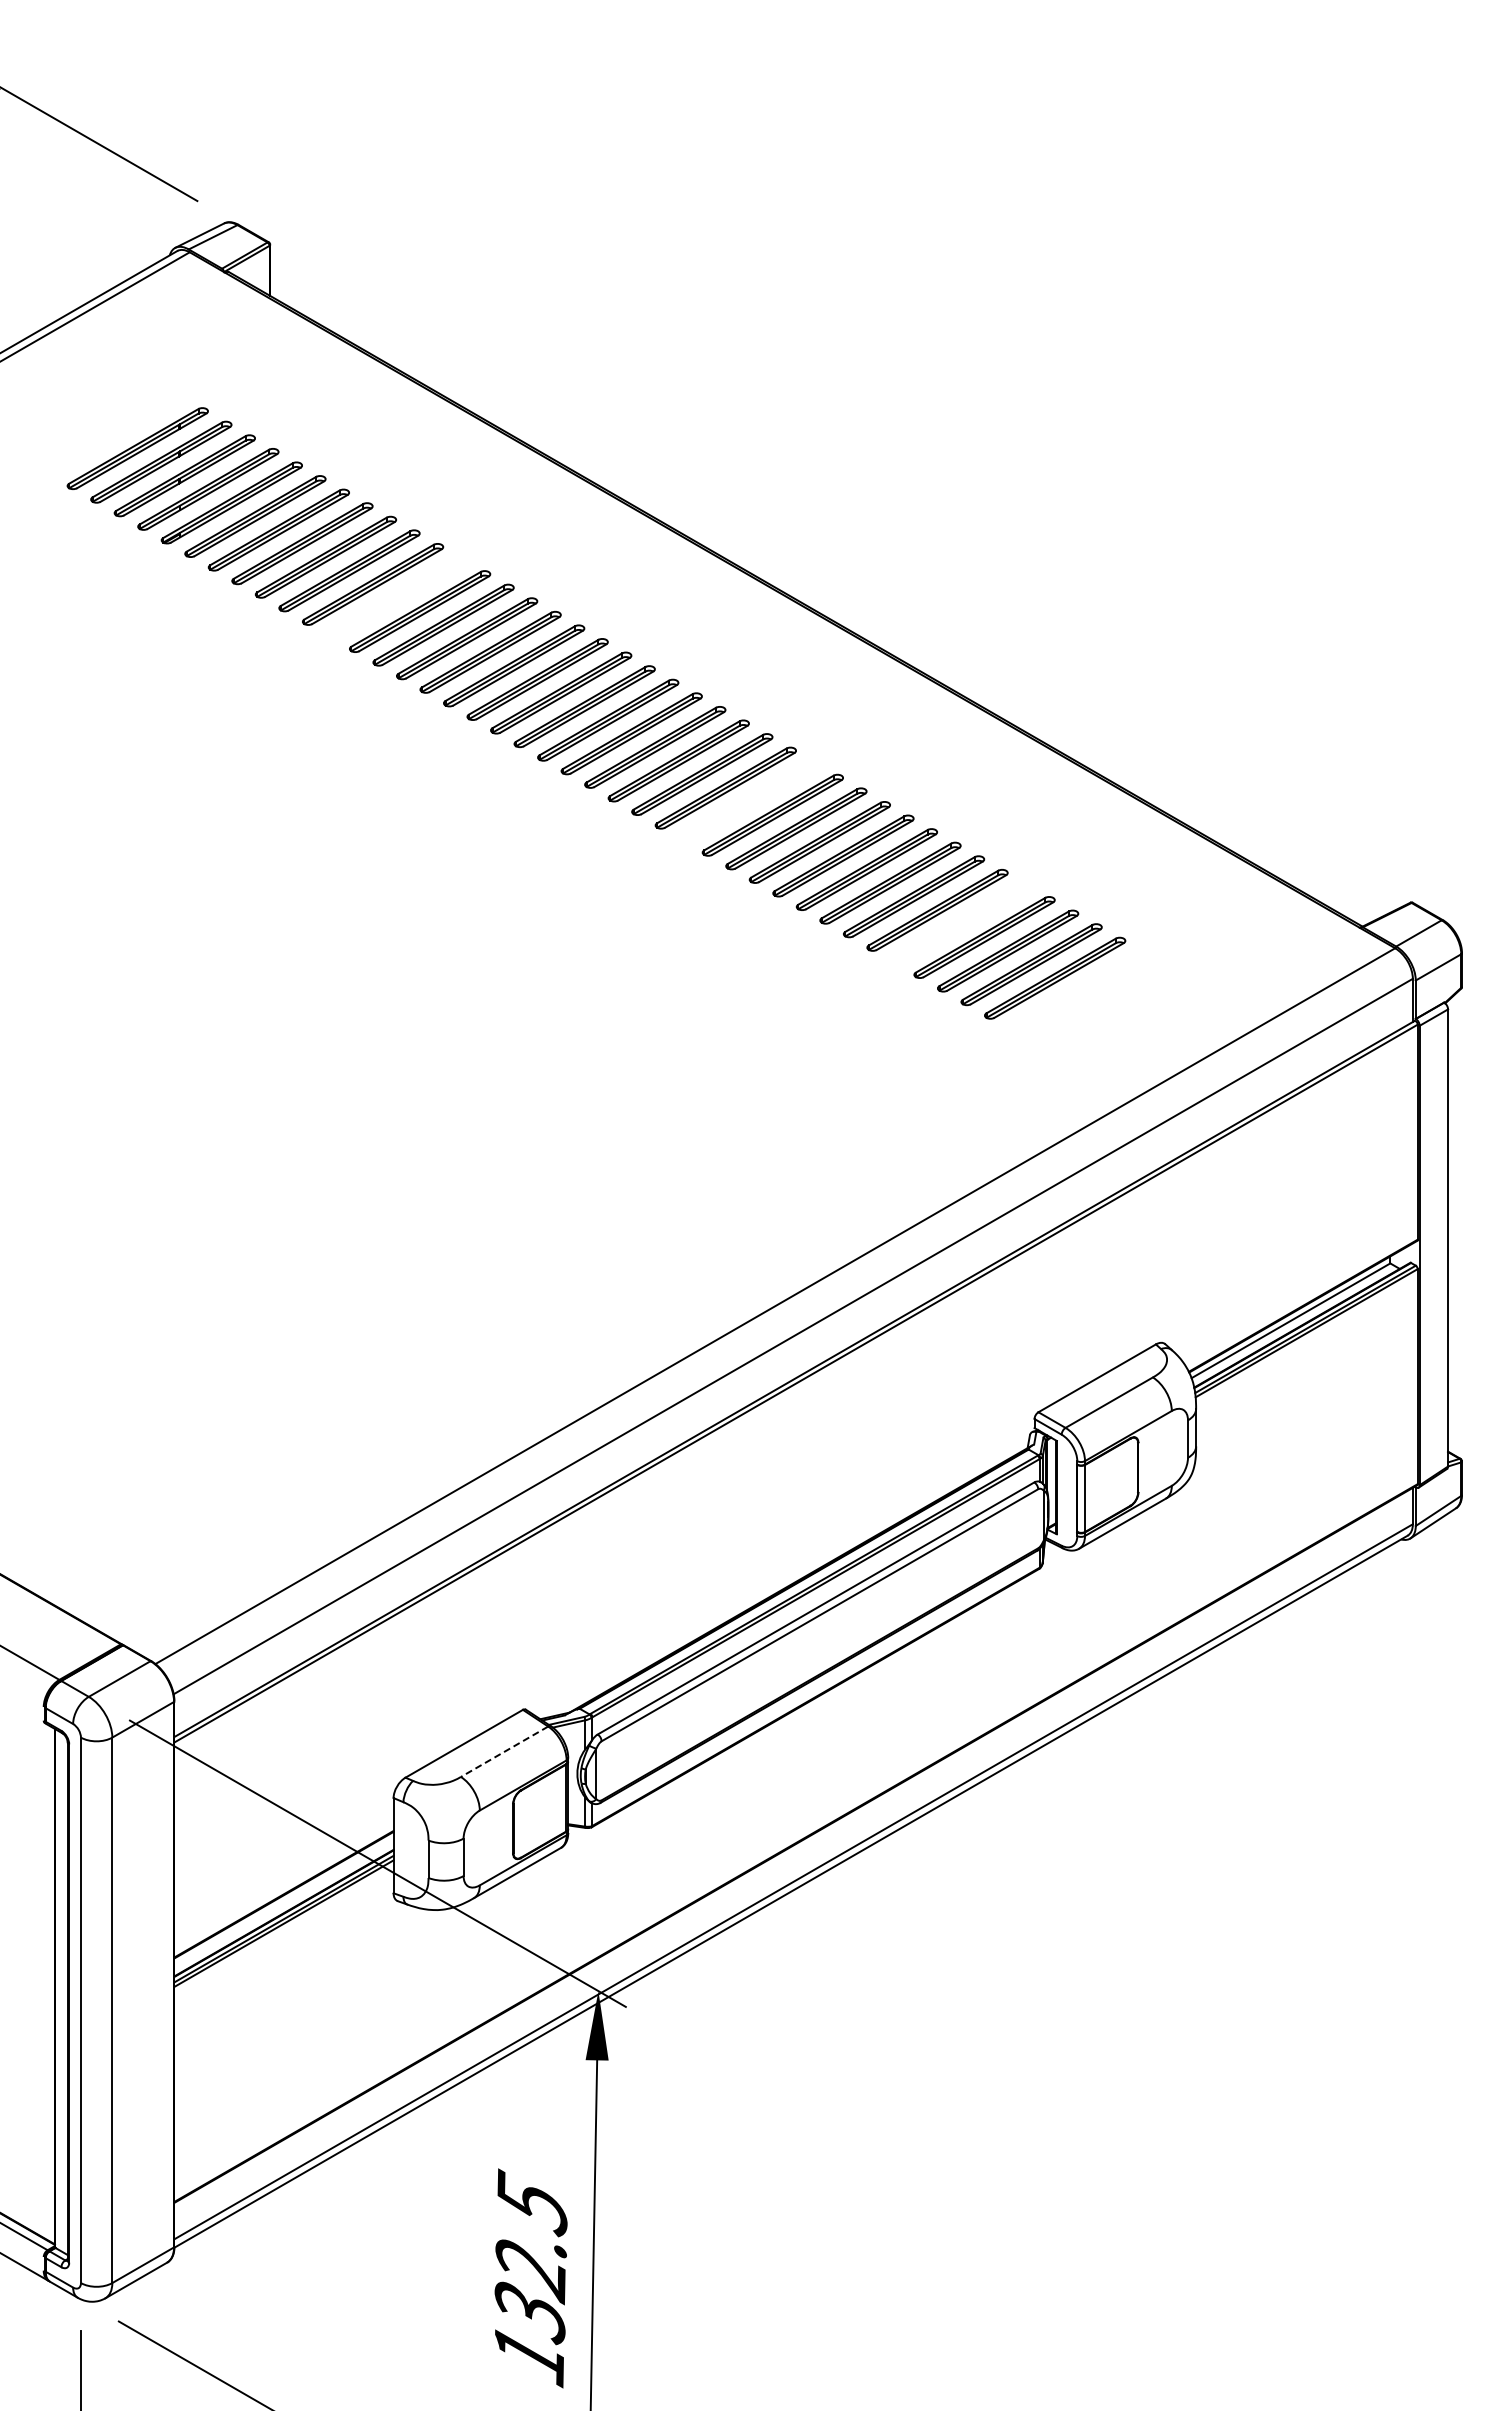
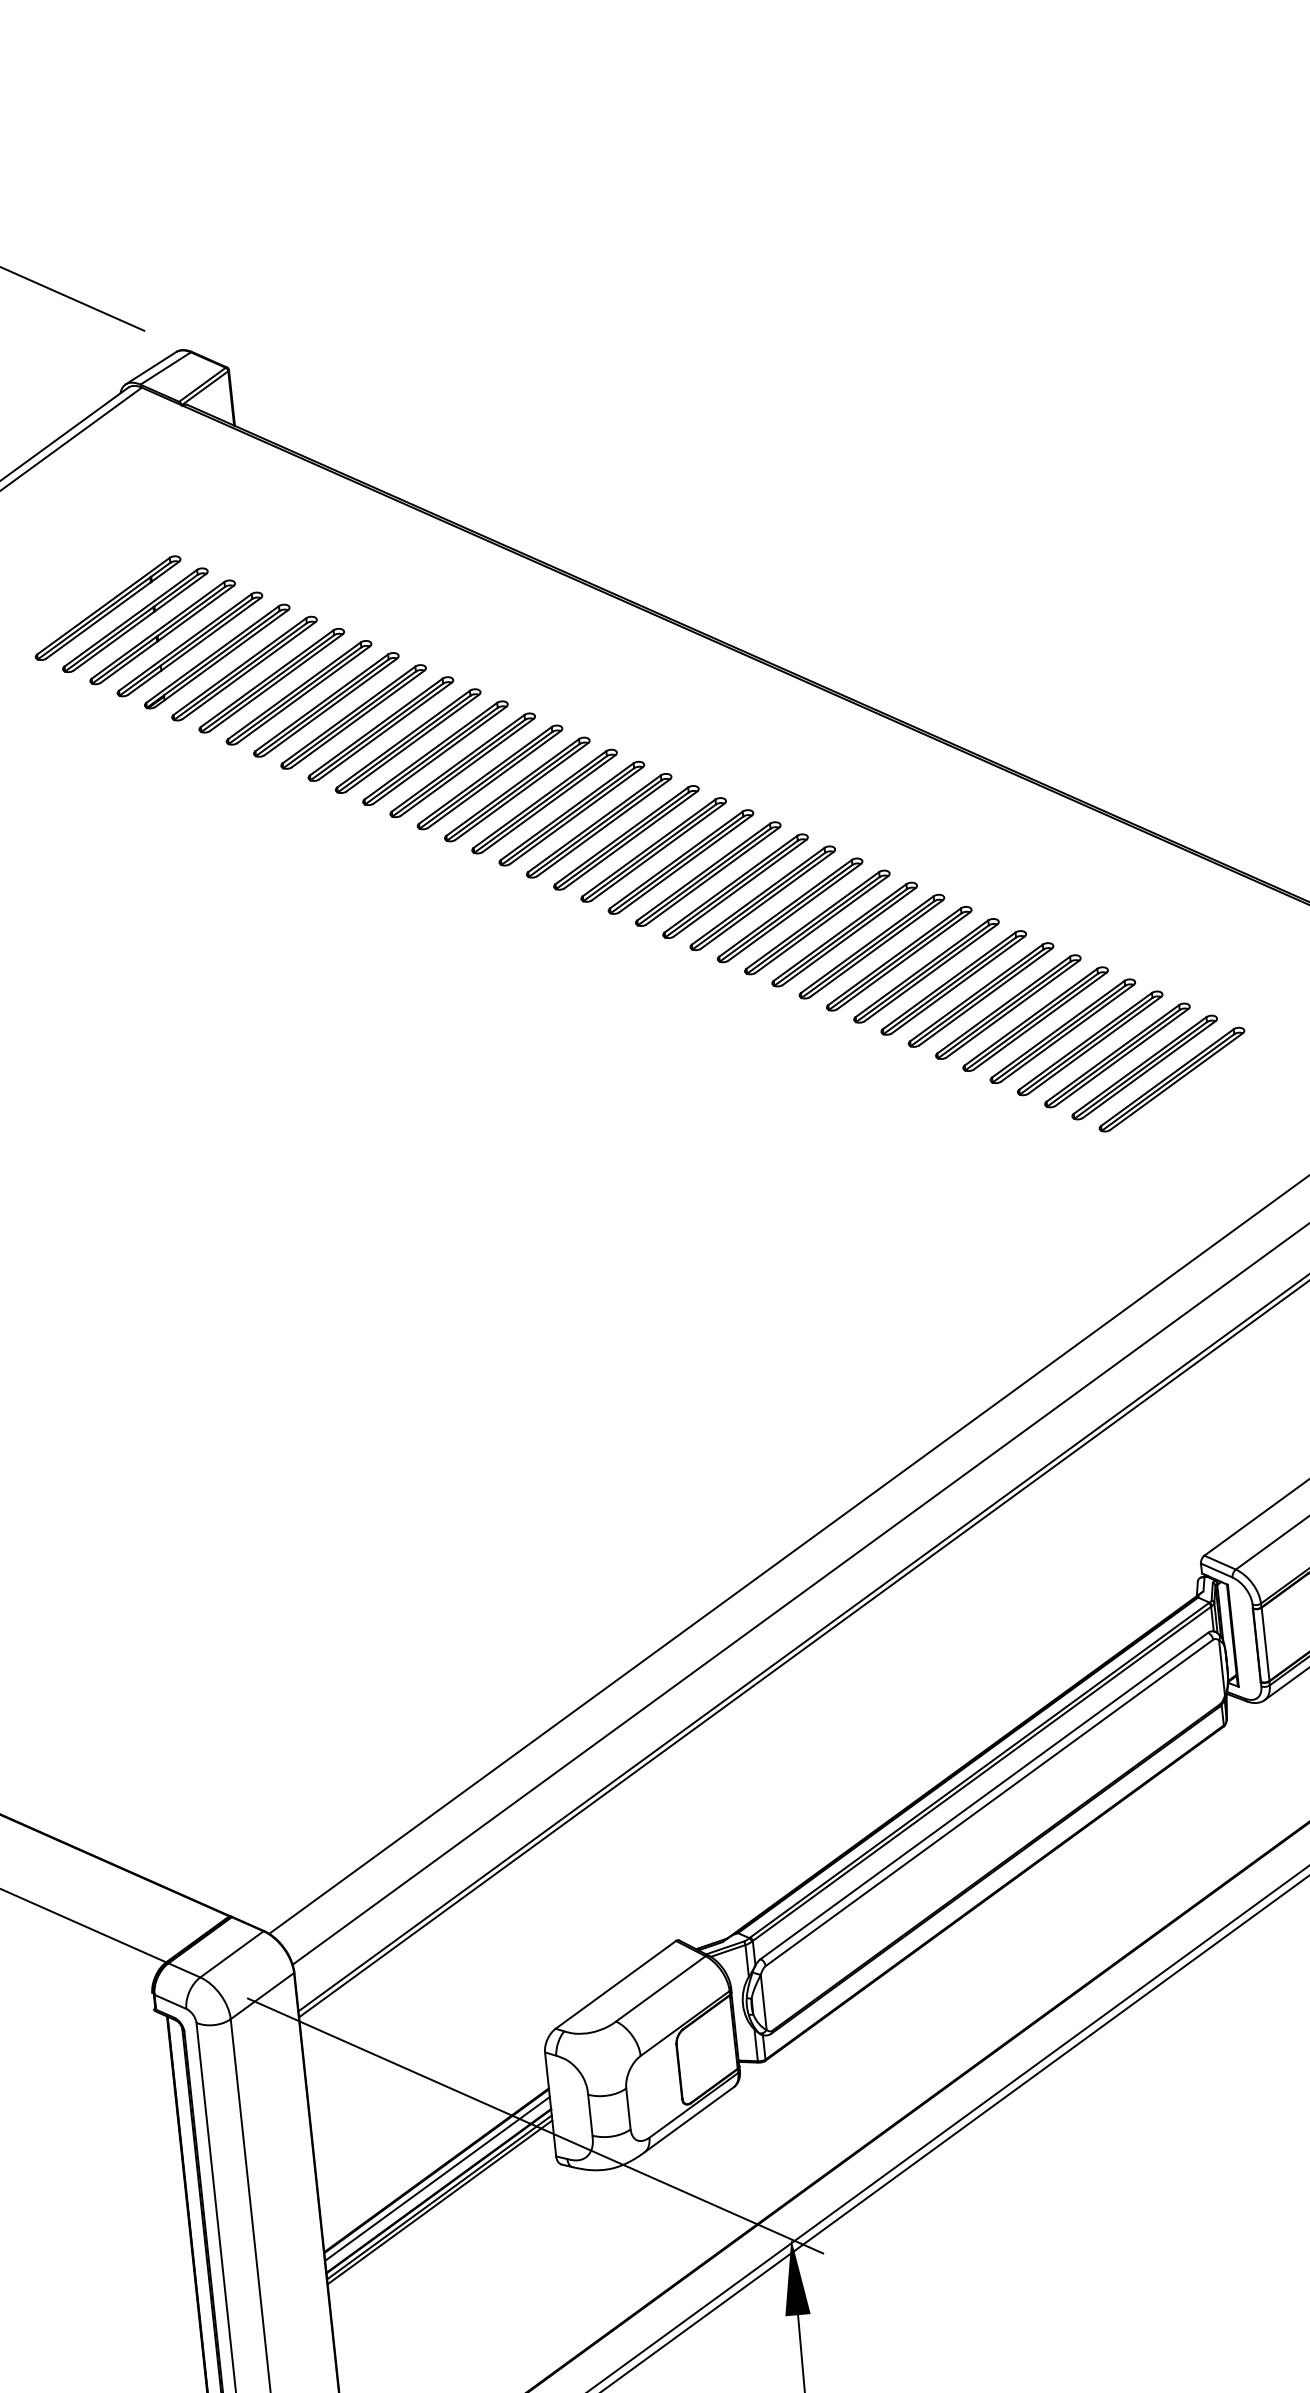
part: (396, 597) -> (408, 740), added
part: (749, 801) -> (817, 922), added
part: (961, 923) -> (1063, 1030), added
line: (504, 1752) -> (660, 1989), dashed -> solid
line: (283, 1901) -> (436, 2178), added

